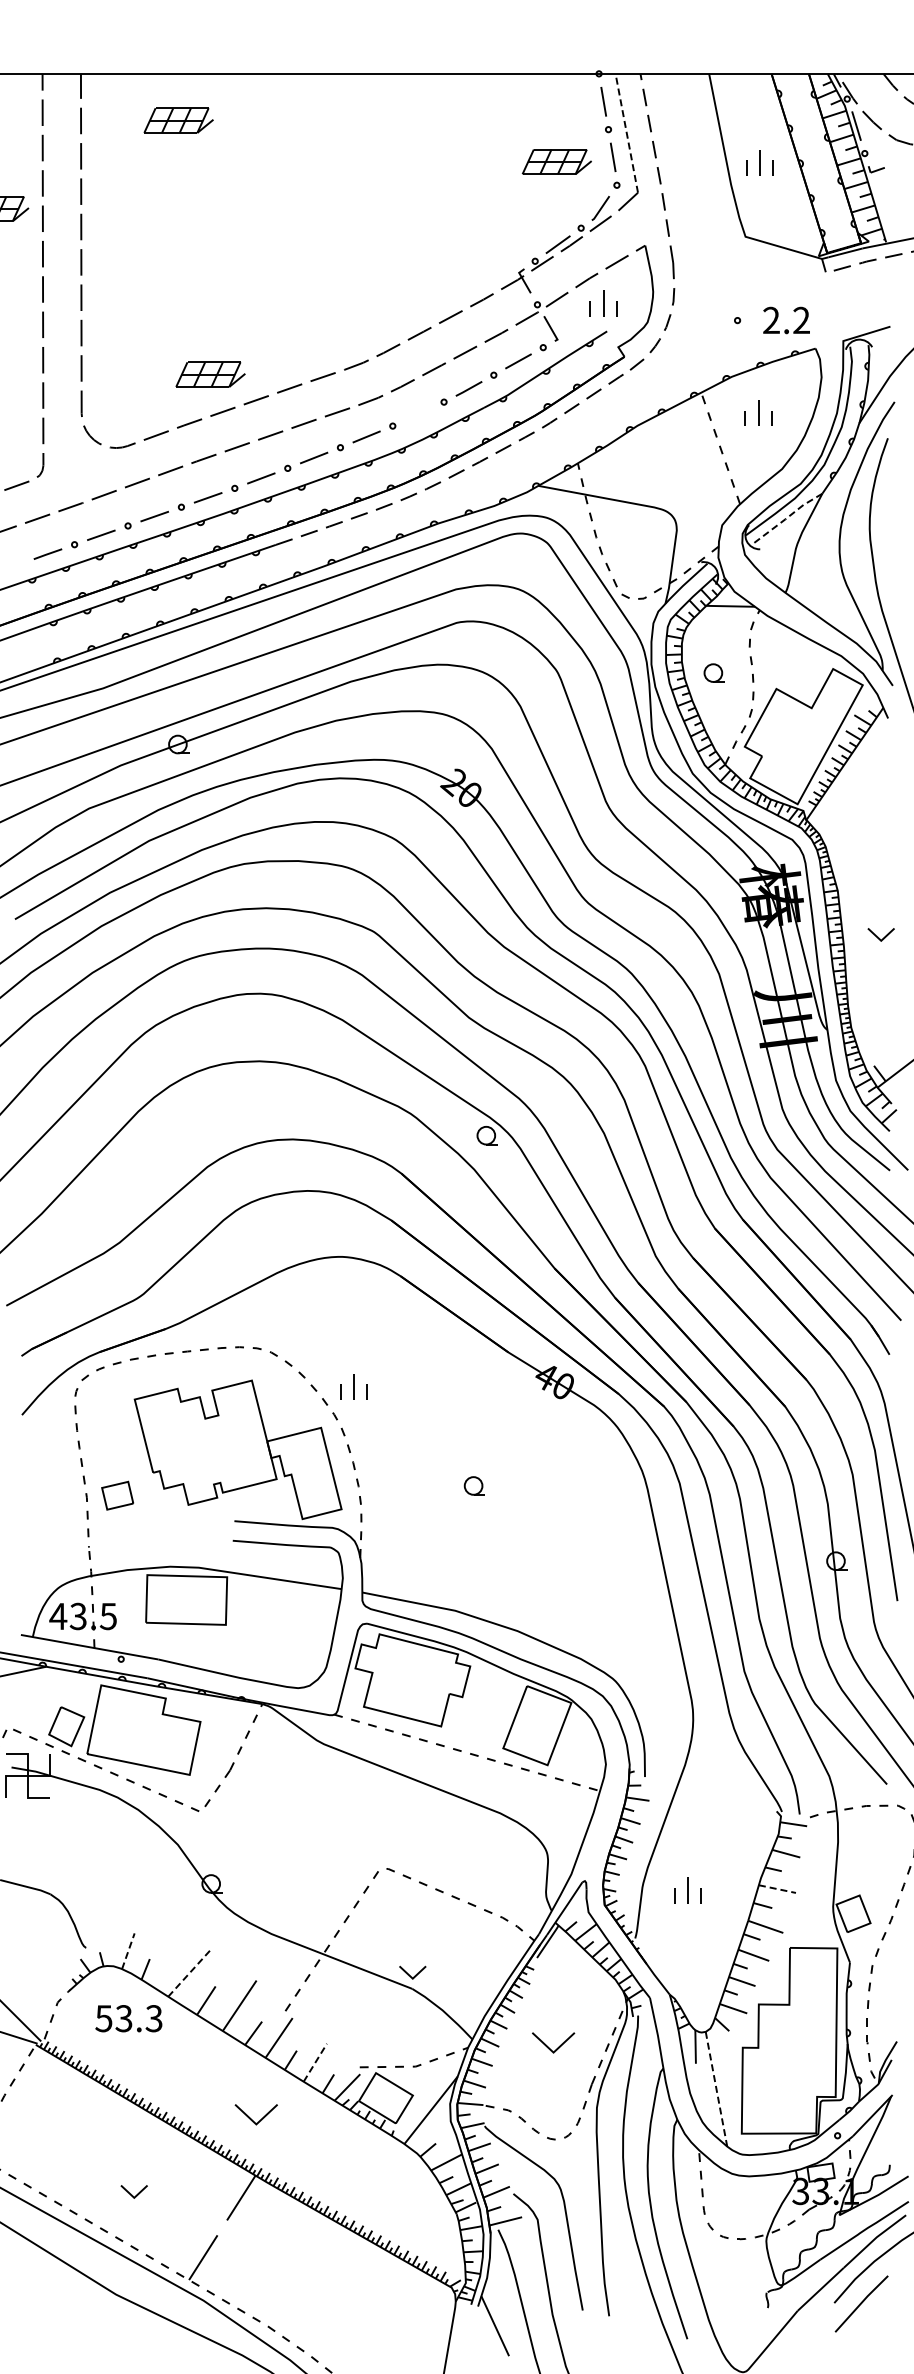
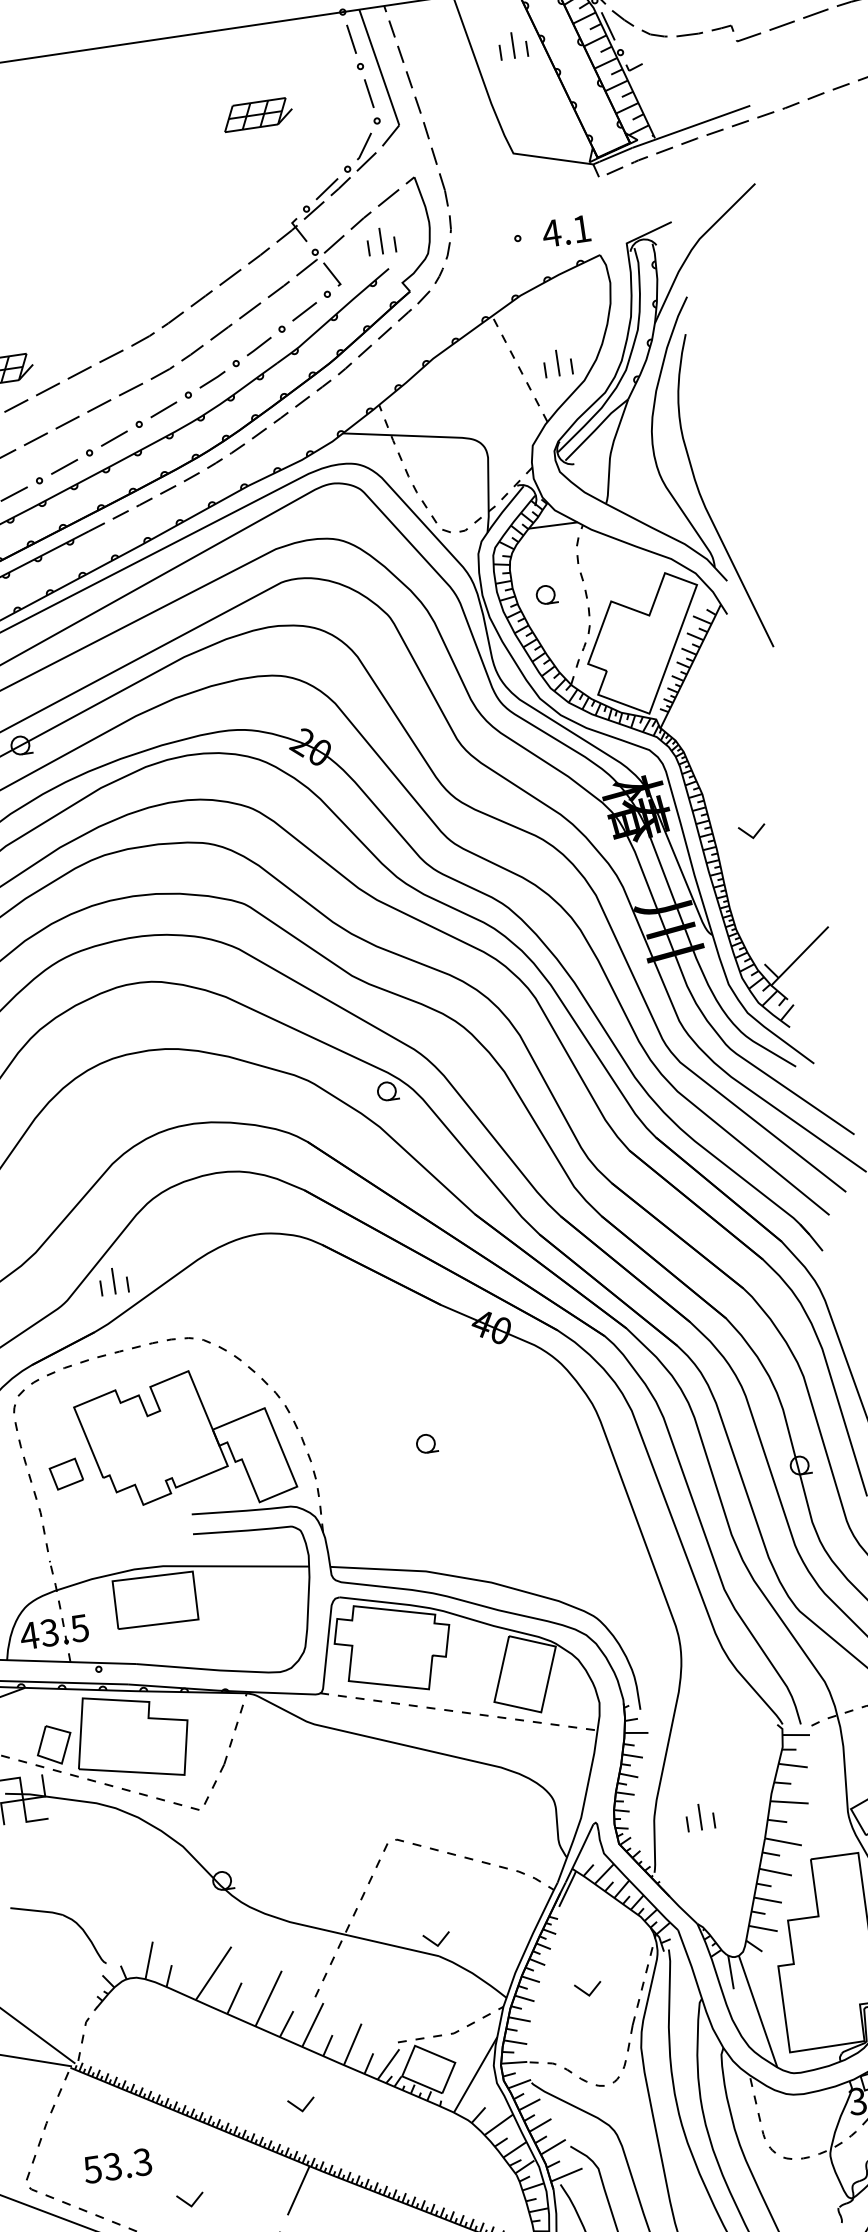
line: (626, 132) -> (378, 66), dashed -> solid
part: (556, 161) -> (257, 114), moved
part: (759, 162) -> (512, 44), moved
text: (785, 319) -> (565, 230), 2.2 -> 4.1
part: (758, 412) -> (557, 362), moved
line: (418, 414) -> (212, 379), added
line: (786, 518) -> (596, 429), dashed -> solid
part: (353, 1386) -> (113, 1280), moved
part: (117, 1495) -> (66, 1473), moved
line: (777, 1889) -> (789, 1802), dashed -> solid
line: (128, 1951) -> (149, 1960), dashed -> solid
line: (189, 1973) -> (213, 1973), dashed -> solid
text: (128, 2018) -> (117, 2165), moved
part: (553, 2043) -> (588, 1989), size x0.62
line: (315, 2062) -> (352, 2044), dashed -> solid
line: (716, 2089) -> (758, 2011), dashed -> solid
part: (256, 2114) -> (301, 2104), size x0.62

